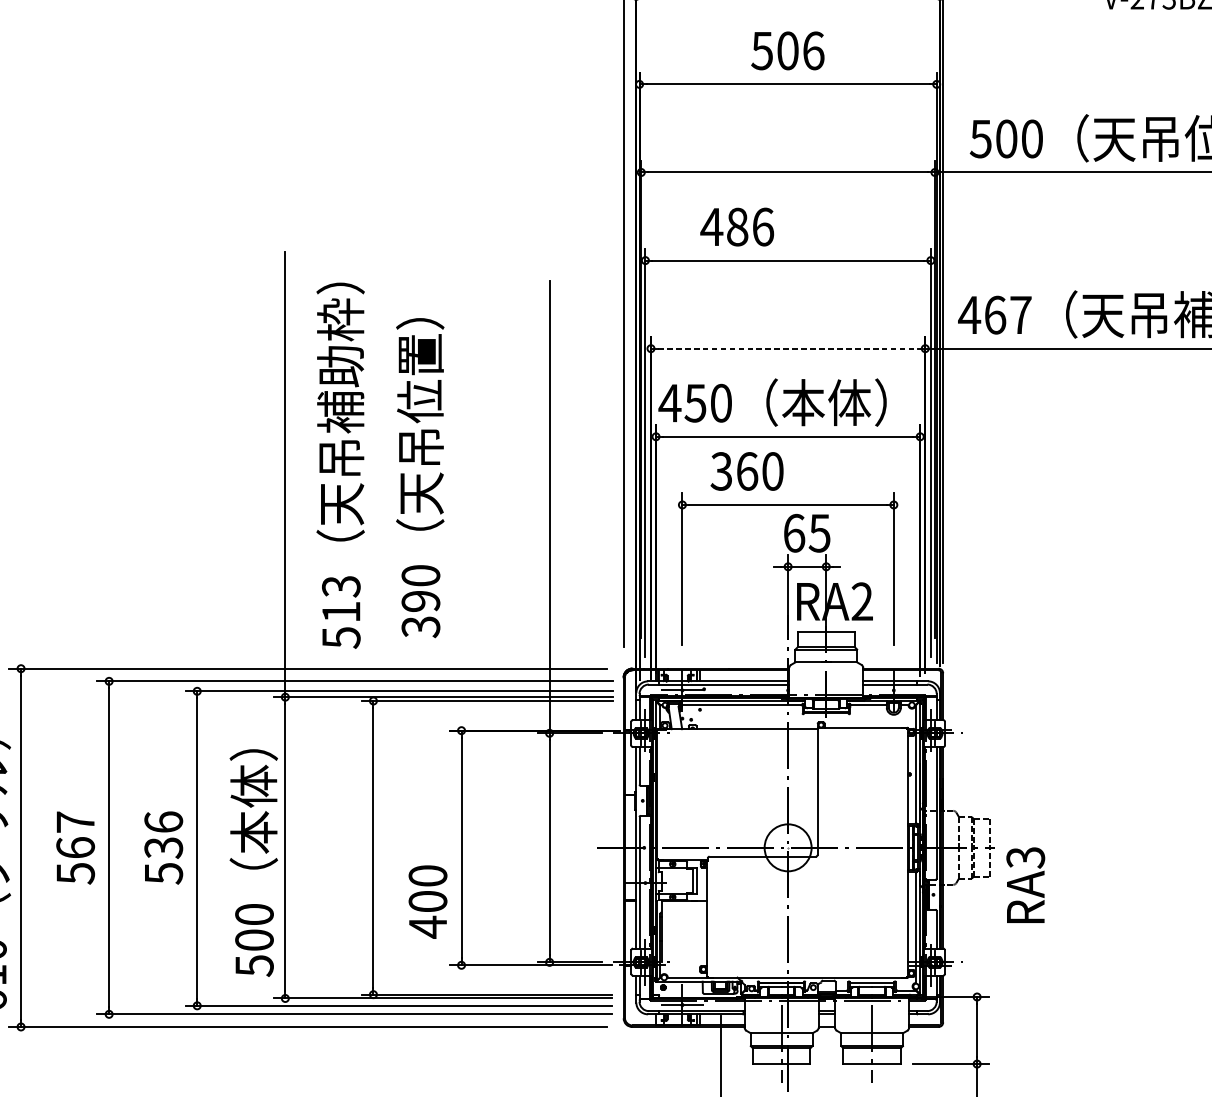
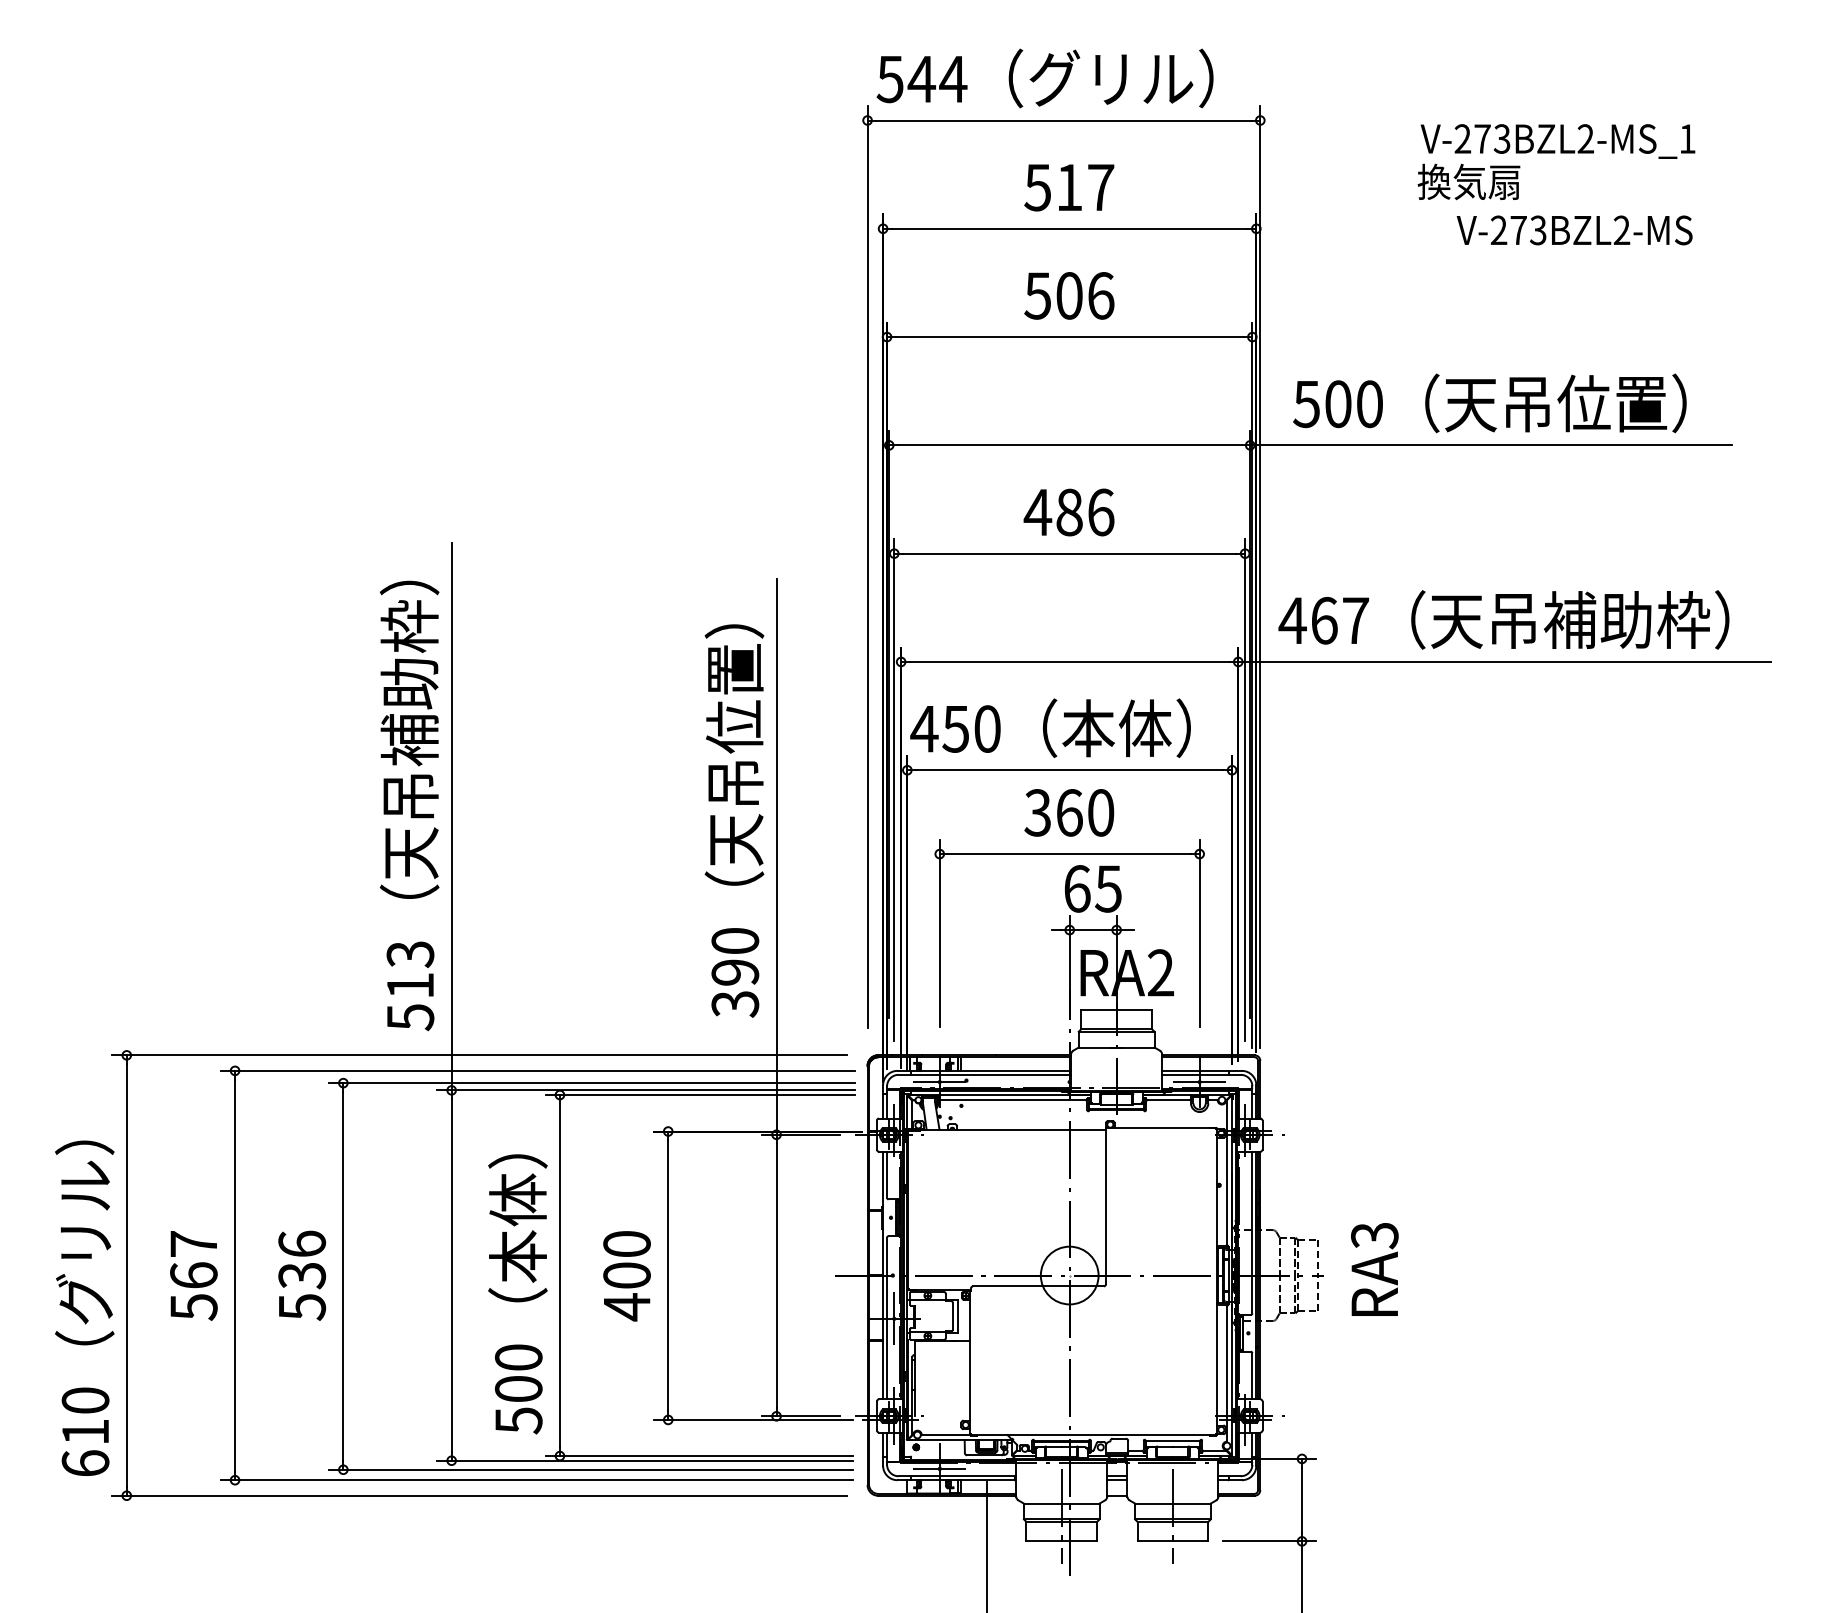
text: (736, 227) -> (1068, 512), moved
line: (787, 348) -> (1069, 661), dashed -> solid
text: (340, 465) -> (409, 805), moved
text: (747, 471) -> (1069, 812), moved
text: (420, 477) -> (734, 820), moved
line: (893, 690) -> (1199, 1082), added
text: (253, 863) -> (517, 1294), moved
line: (645, 882) -> (894, 1318), added
text: (1025, 885) -> (1374, 1269), moved
text: (427, 902) -> (626, 1276), moved

